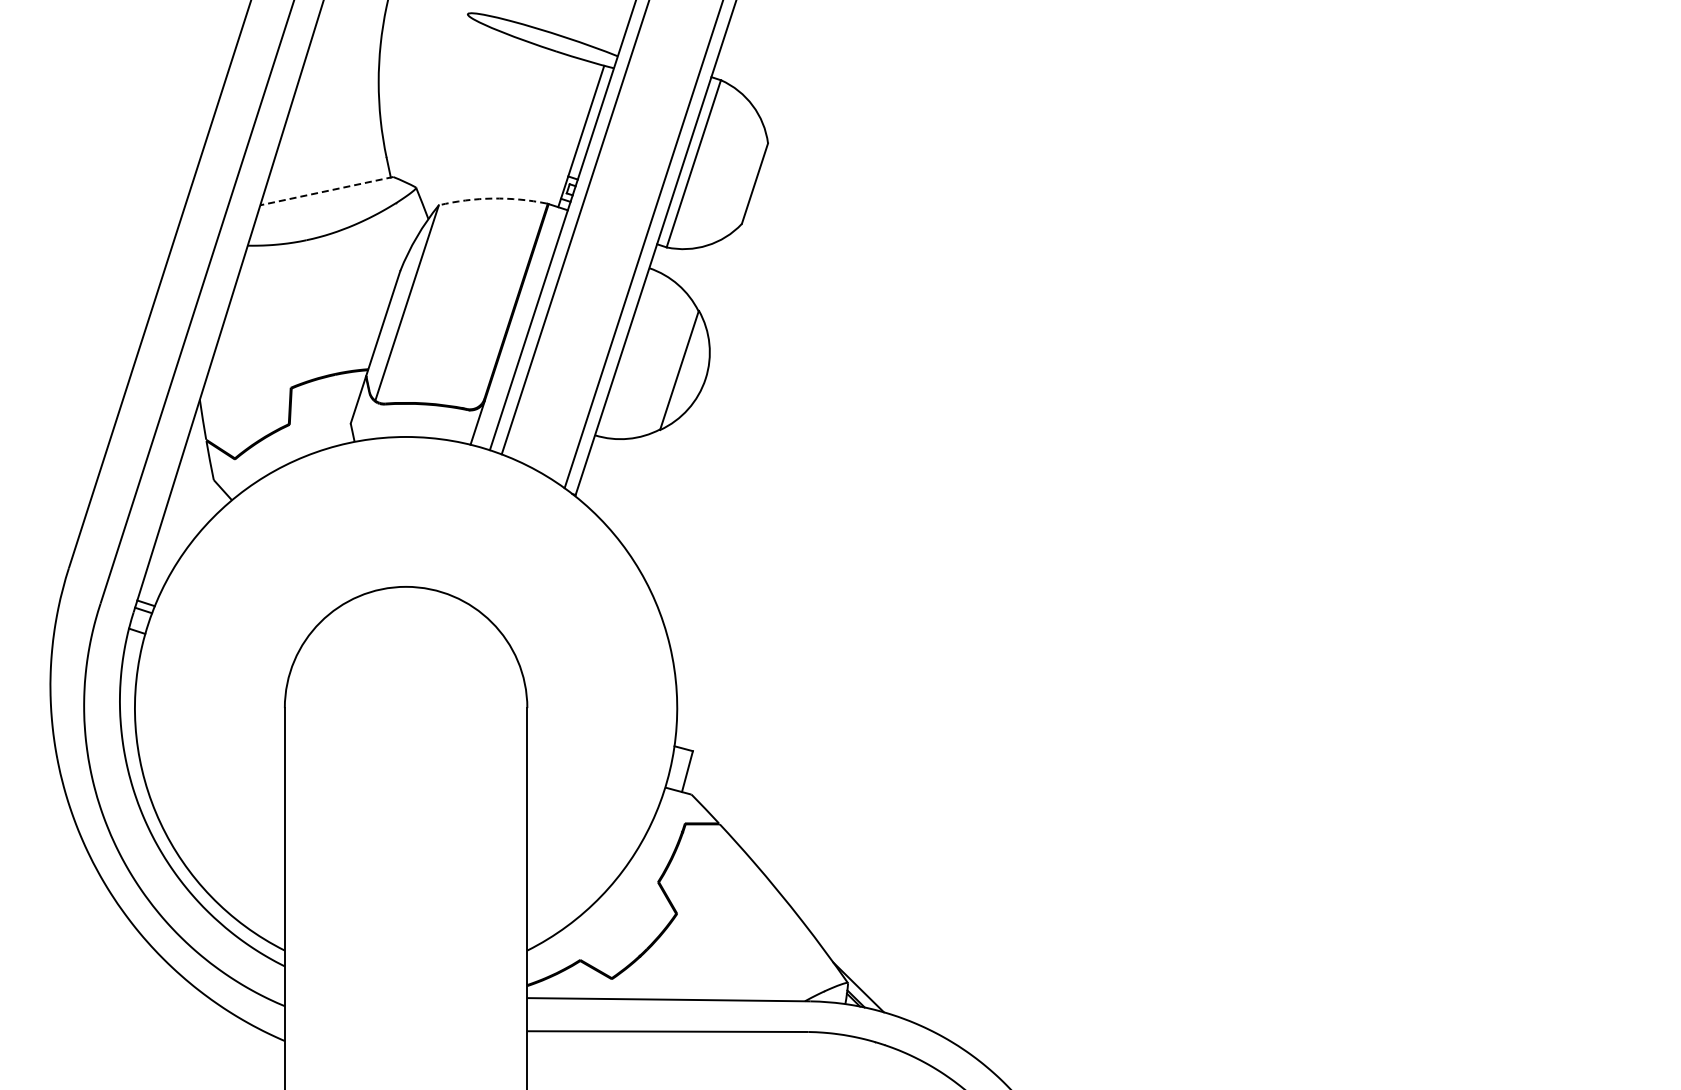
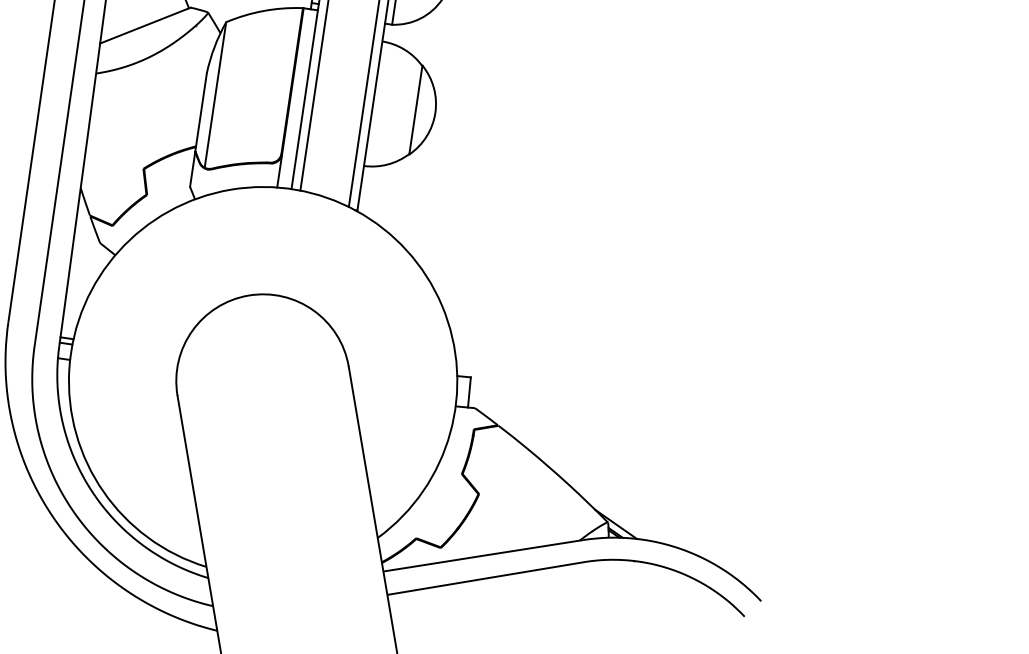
line: (326, 191) -> (145, 25), dashed -> solid
arc: (492, 198) -> (263, 11), dashed -> solid

